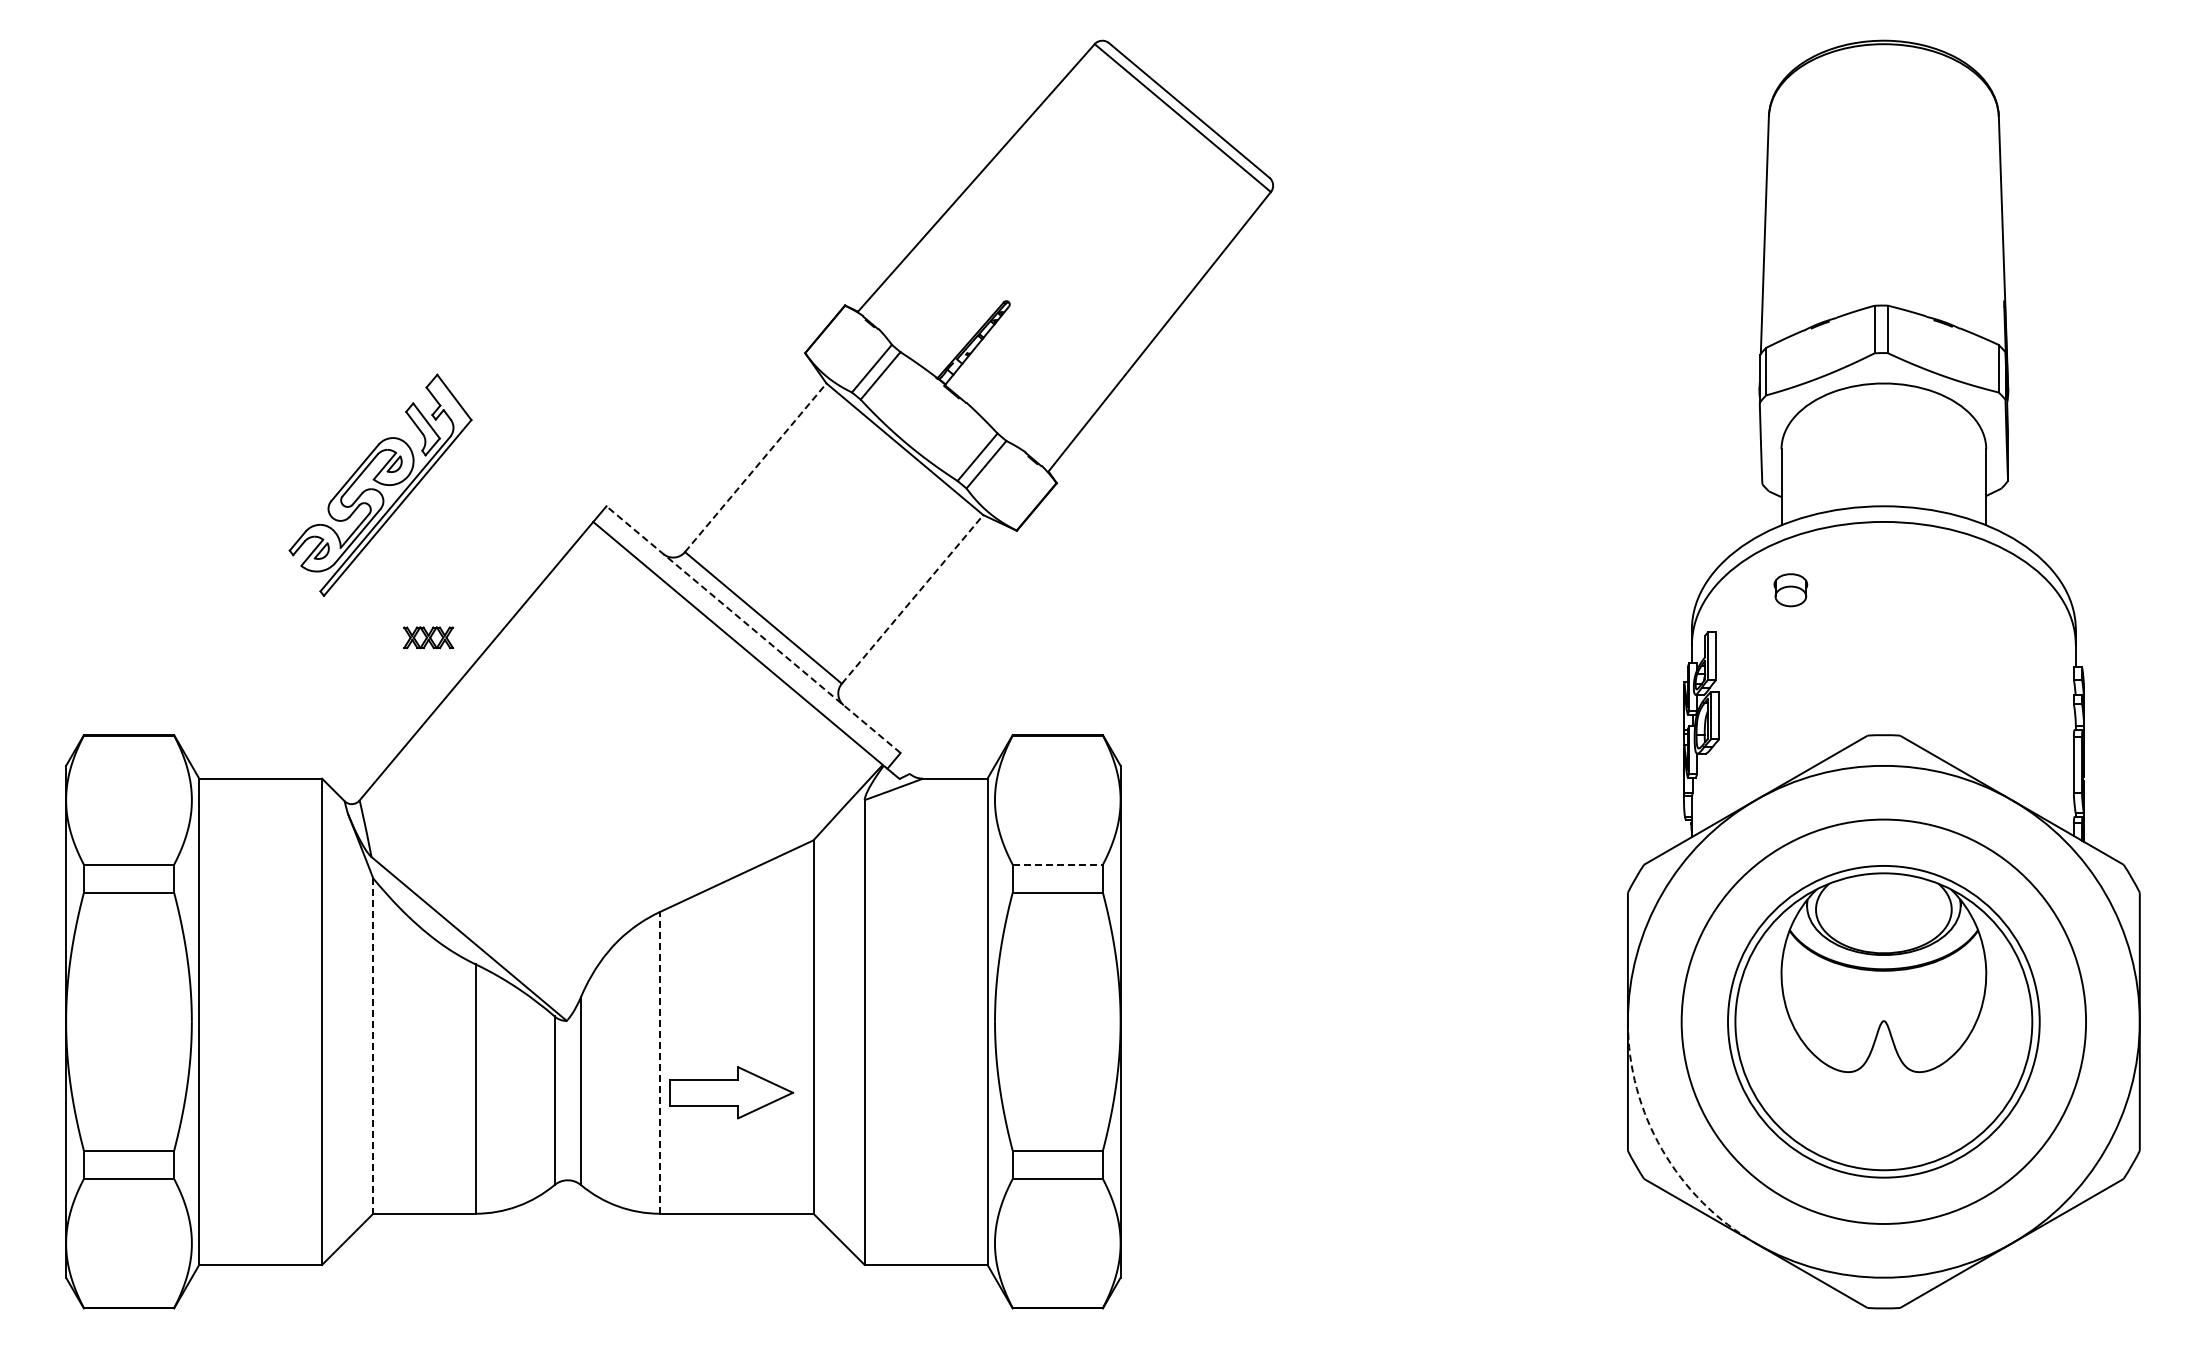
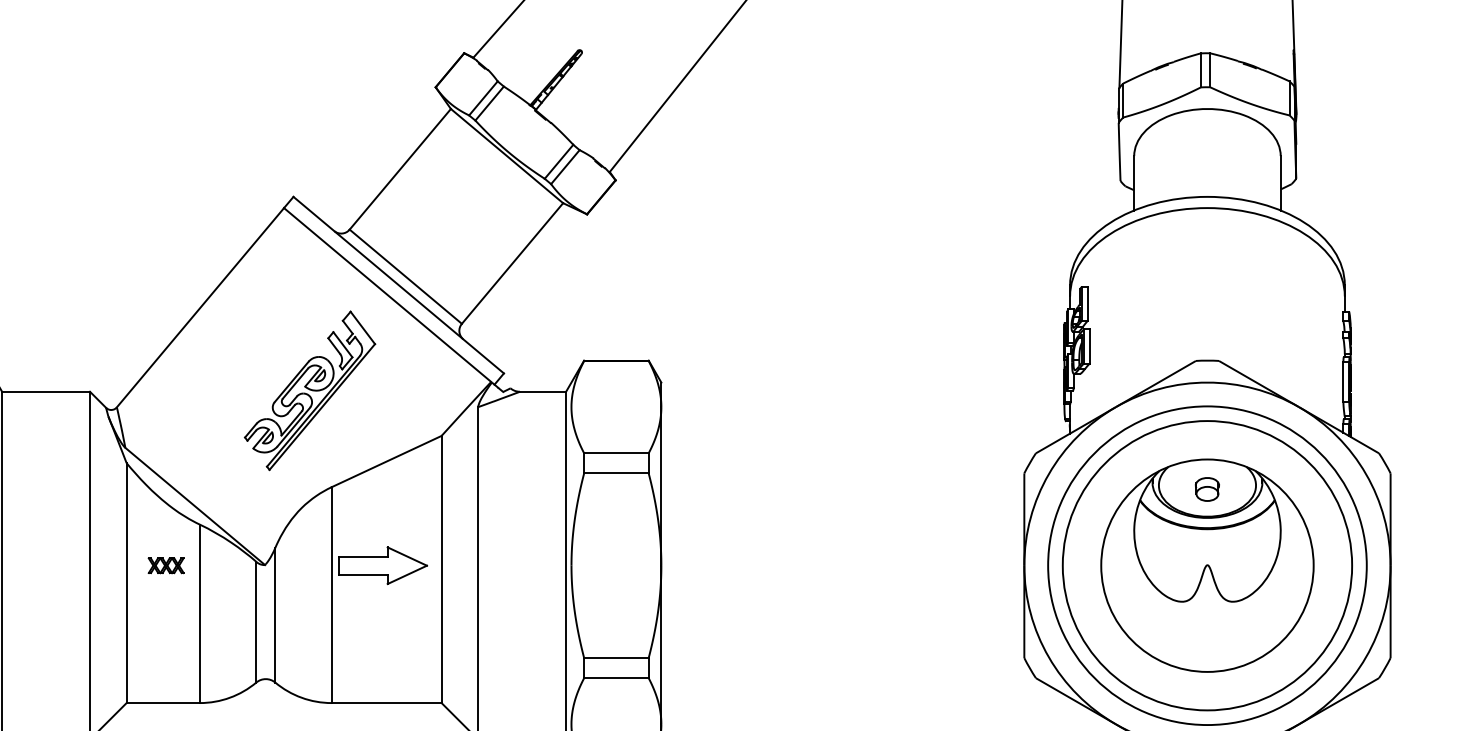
line: (756, 467) -> (400, 169), dashed -> solid
part: (380, 484) -> (309, 390), moved
part: (1790, 590) -> (1207, 489), moved
line: (912, 599) -> (512, 263), dashed -> solid
line: (753, 629) -> (398, 285), dashed -> solid
part: (428, 637) -> (166, 565), moved
line: (1058, 864) -> (616, 453), dashed -> solid
circle: (1883, 1021) -> (1207, 565), size x1.43
line: (373, 1046) -> (126, 583), dashed -> solid
line: (659, 1062) -> (331, 594), dashed -> solid
part: (731, 1092) -> (382, 565), moved
arc: (1662, 1149) -> (1049, 657), dashed -> solid

